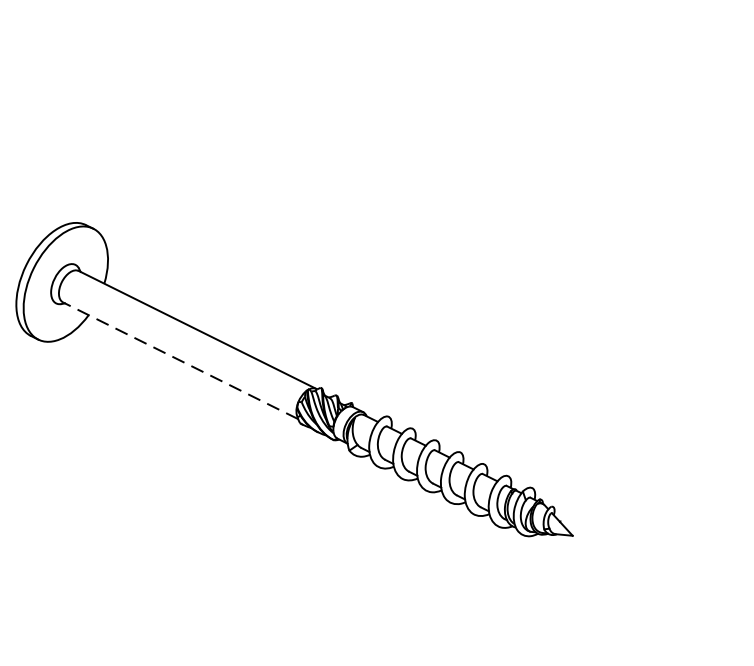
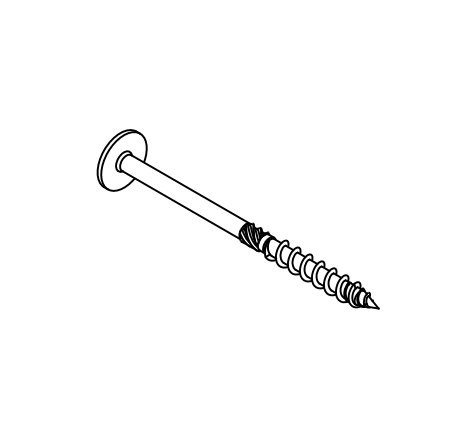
line: (179, 359) -> (180, 204), dashed -> solid

